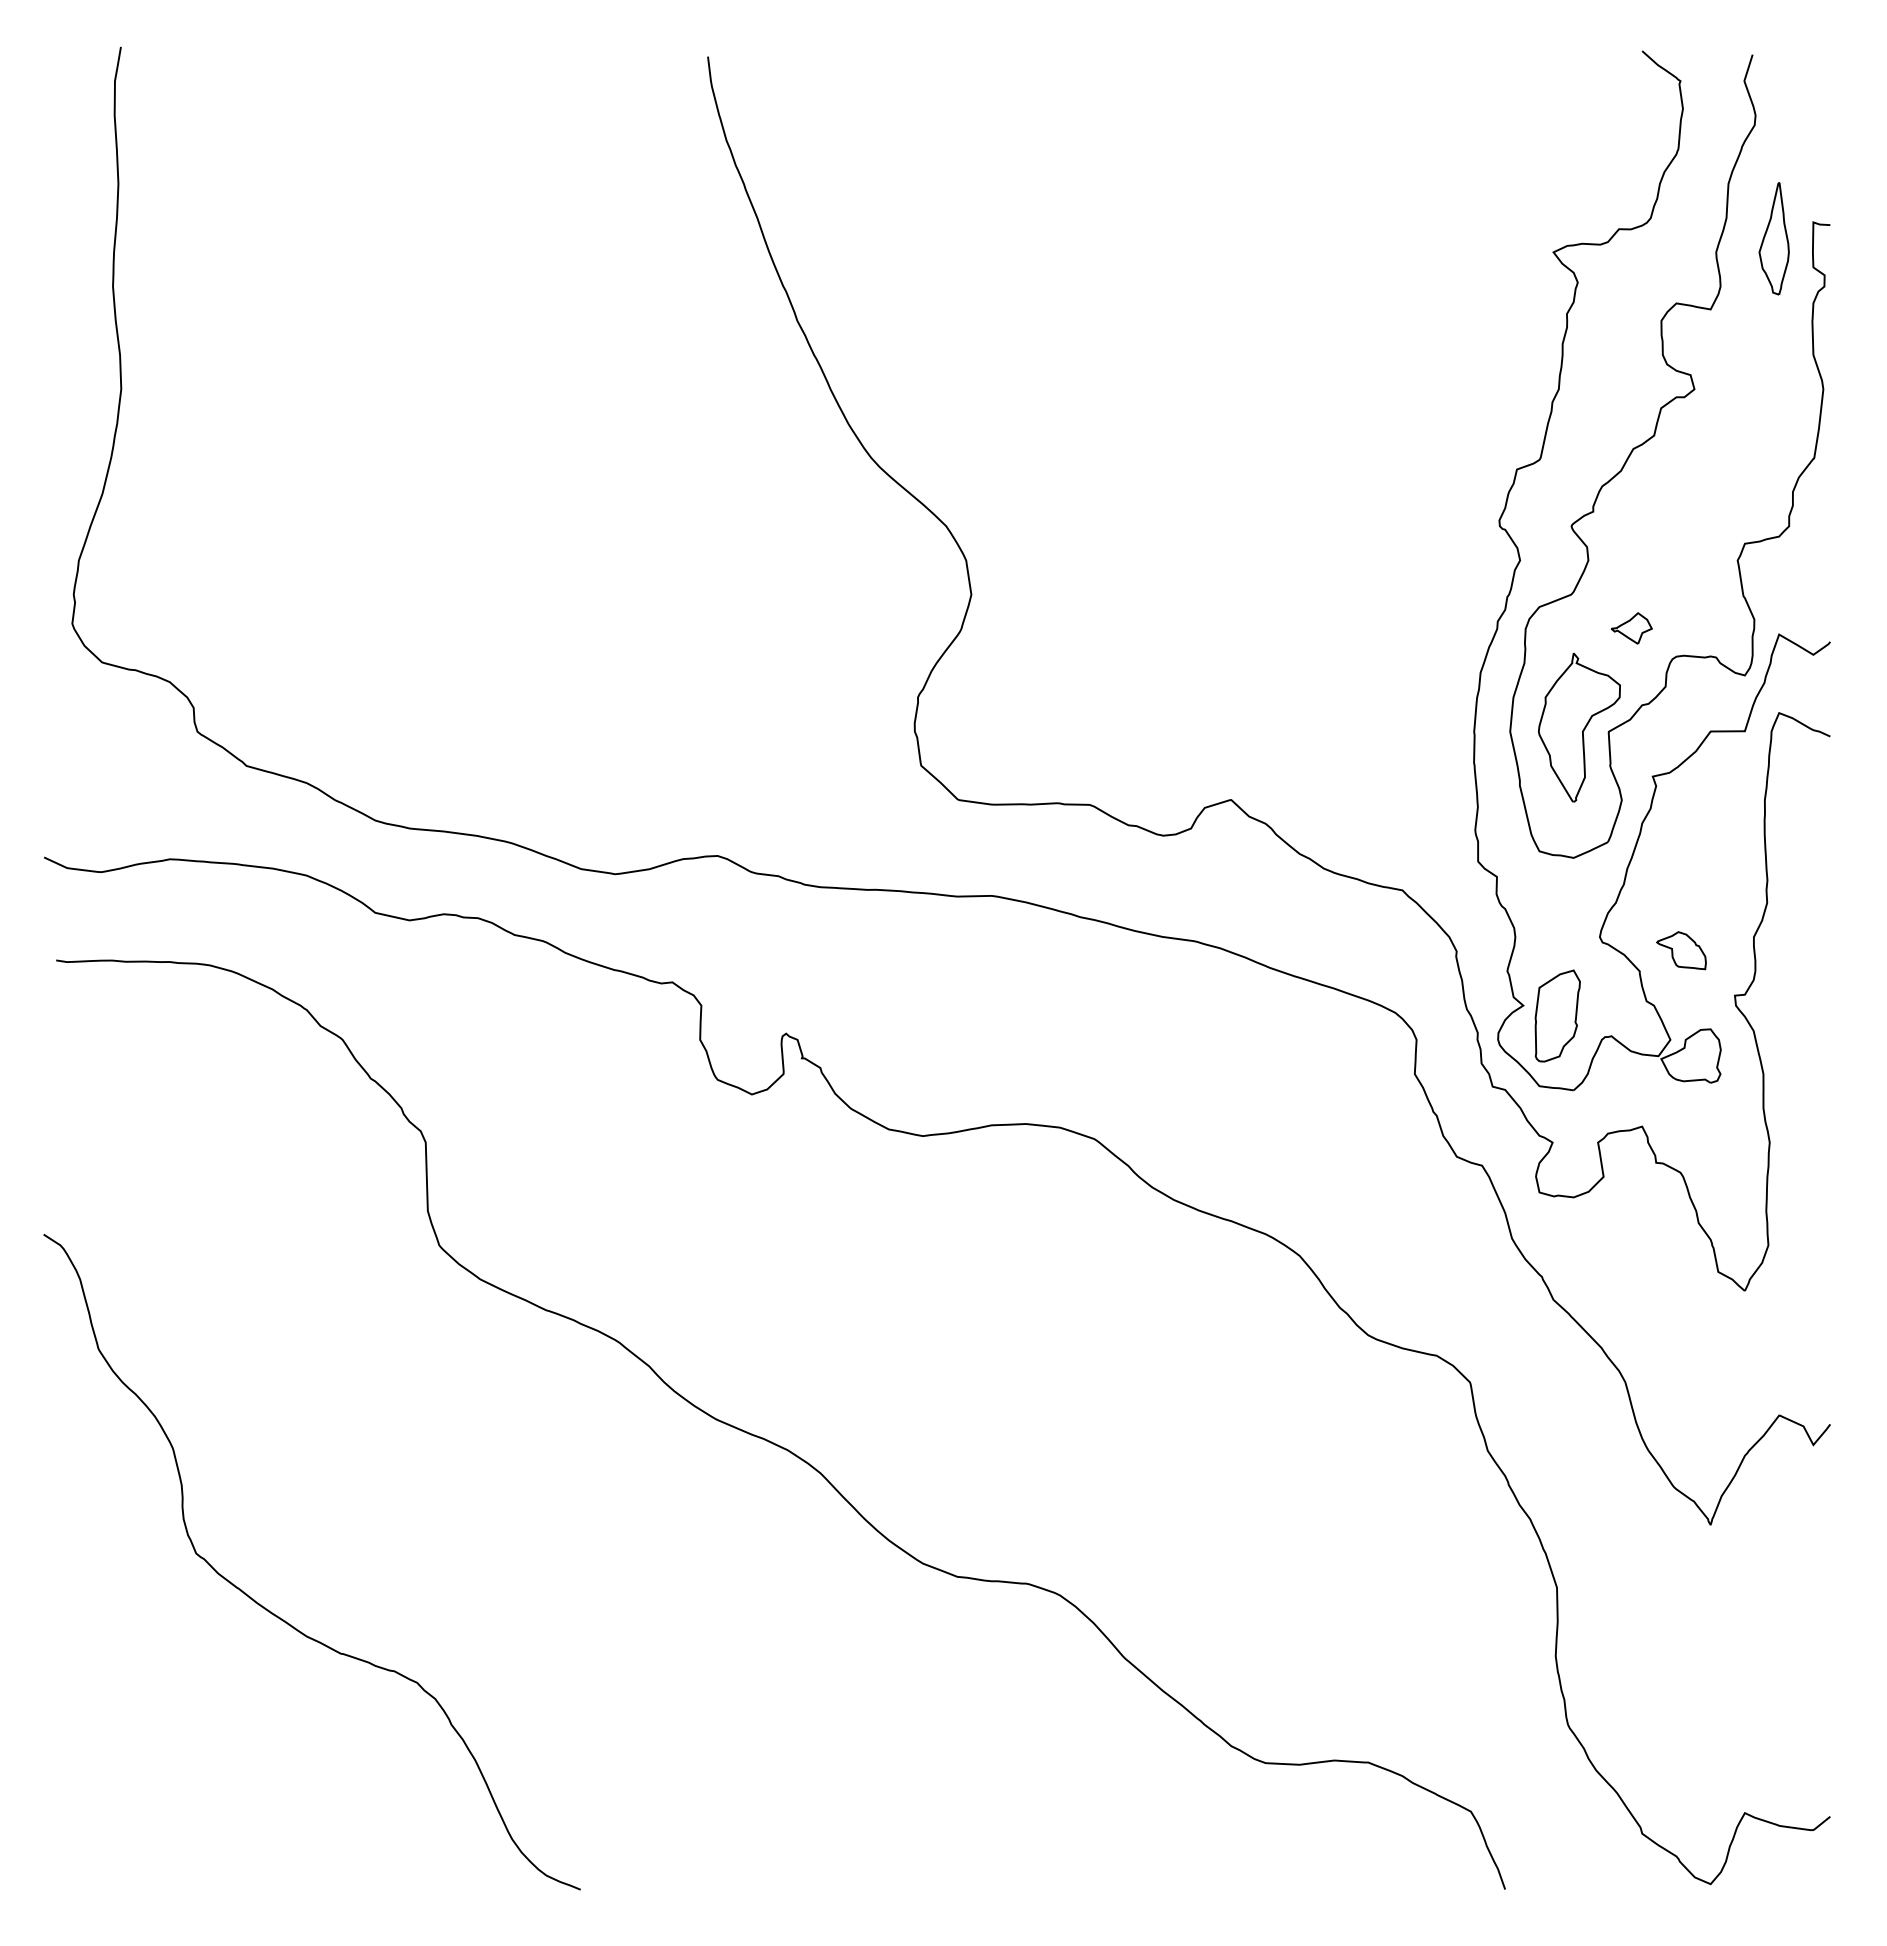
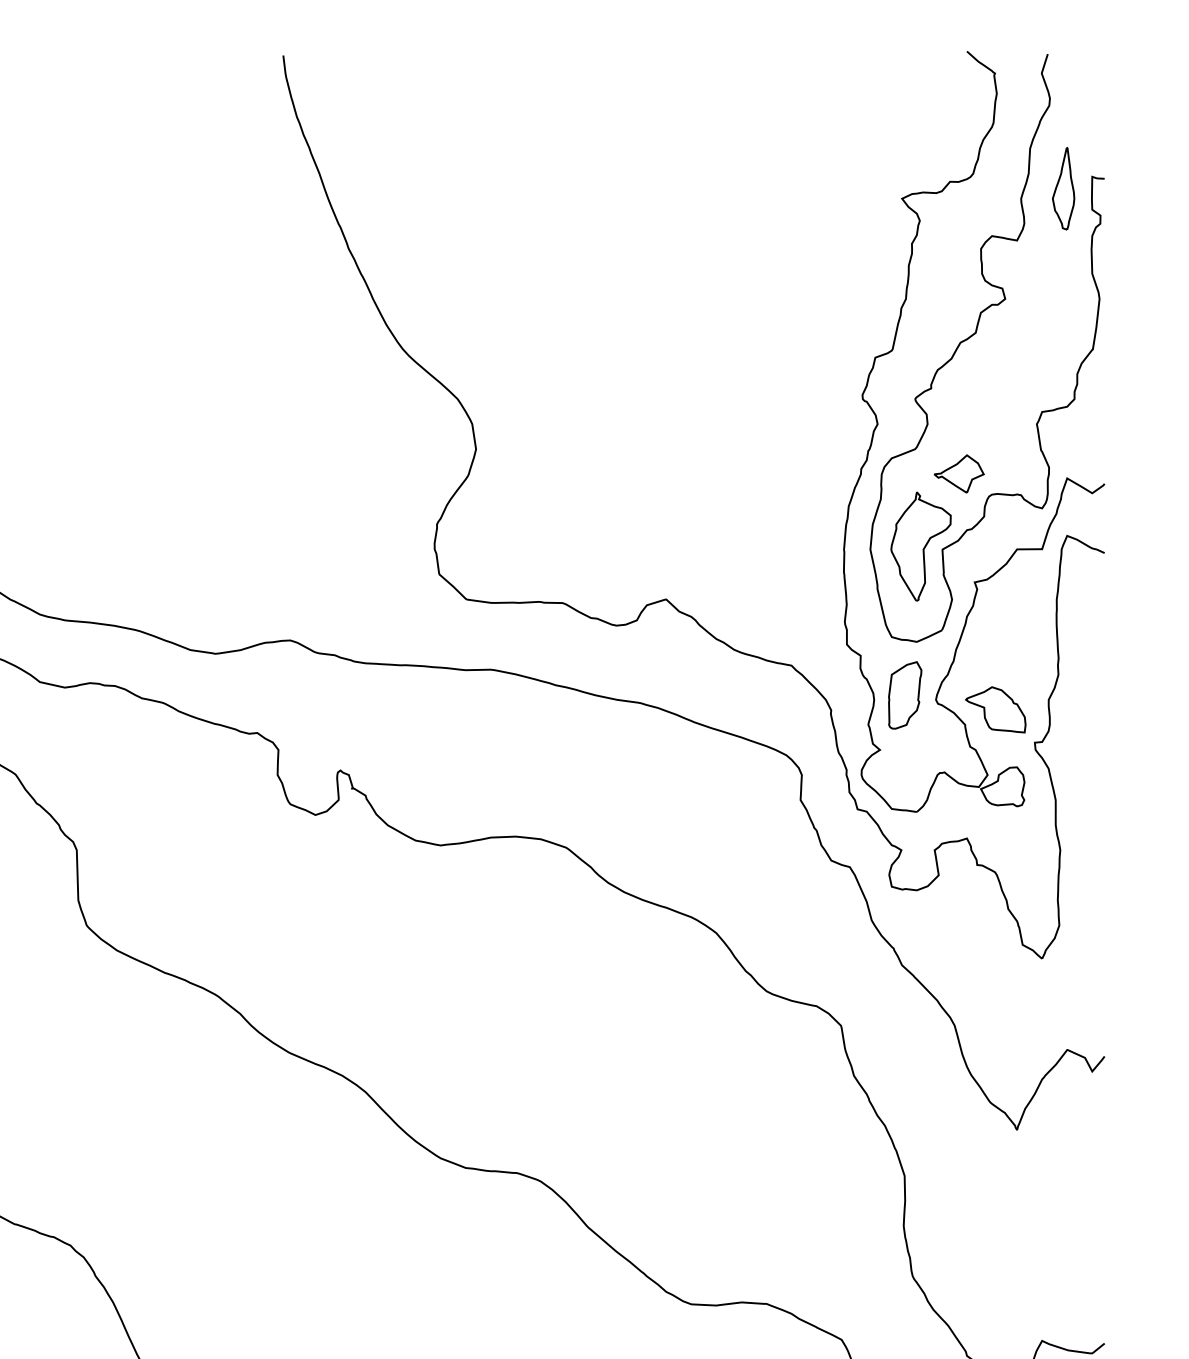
part: (1631, 628) -> (959, 474), size x1.67
part: (1681, 950) -> (995, 709), size x1.67
part: (1557, 1015) -> (905, 695), moved

